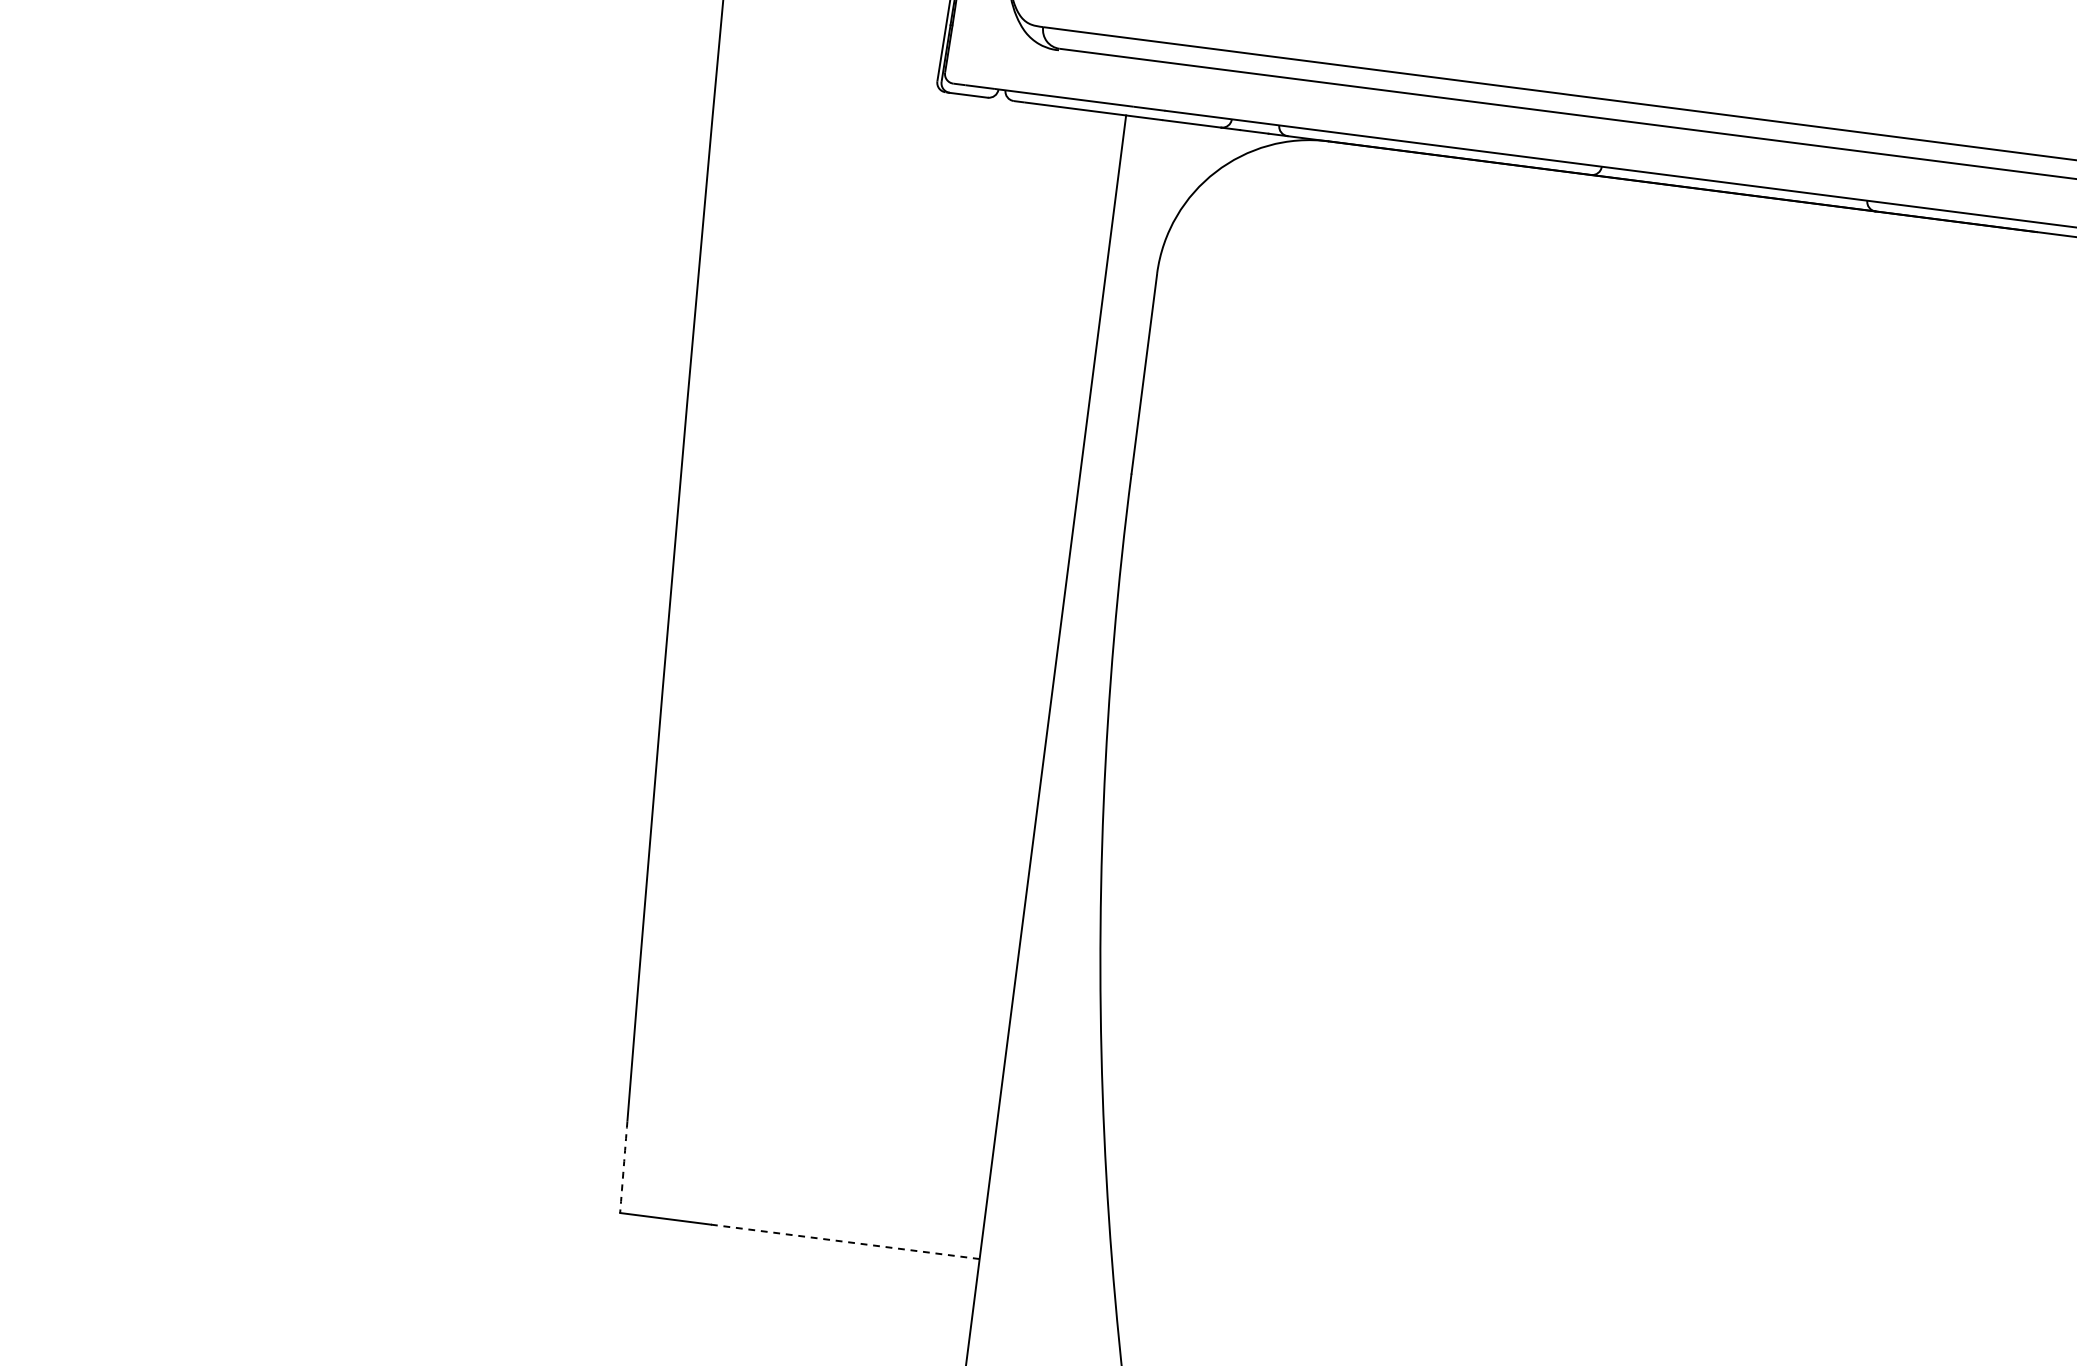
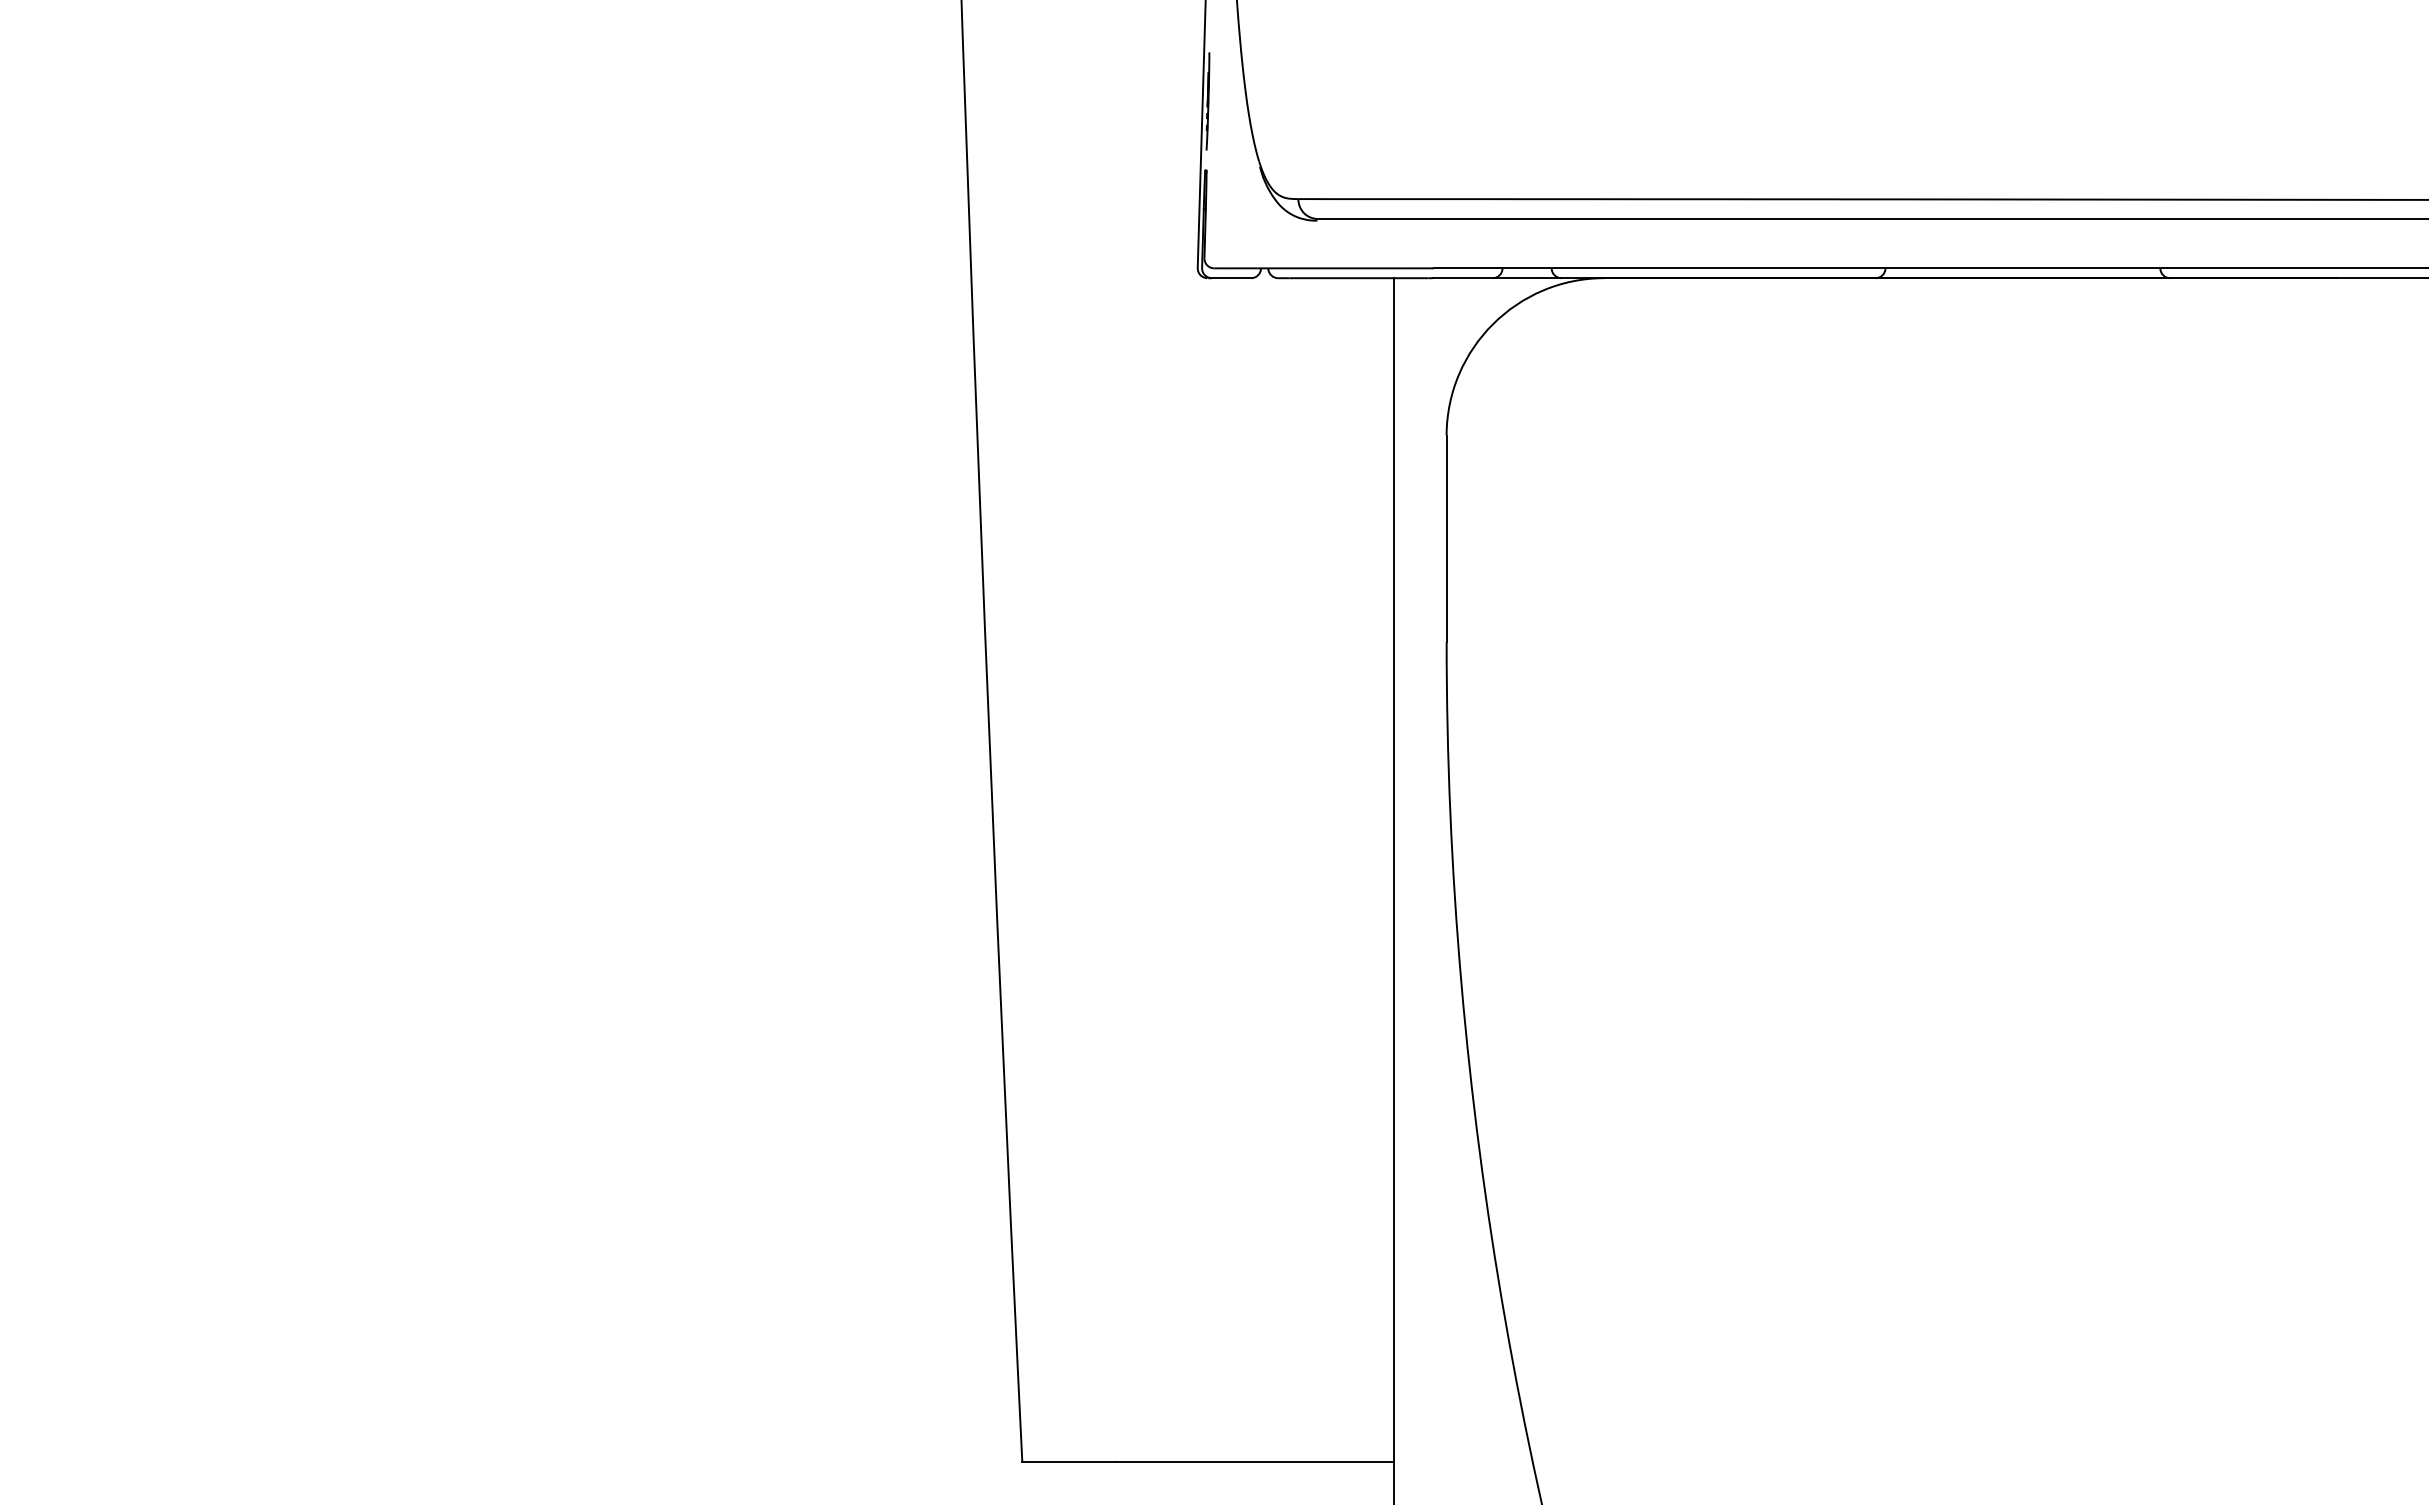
arc: (624, 1166) -> (1020, 1414), dashed -> solid
line: (844, 1241) -> (1254, 1461), dashed -> solid

